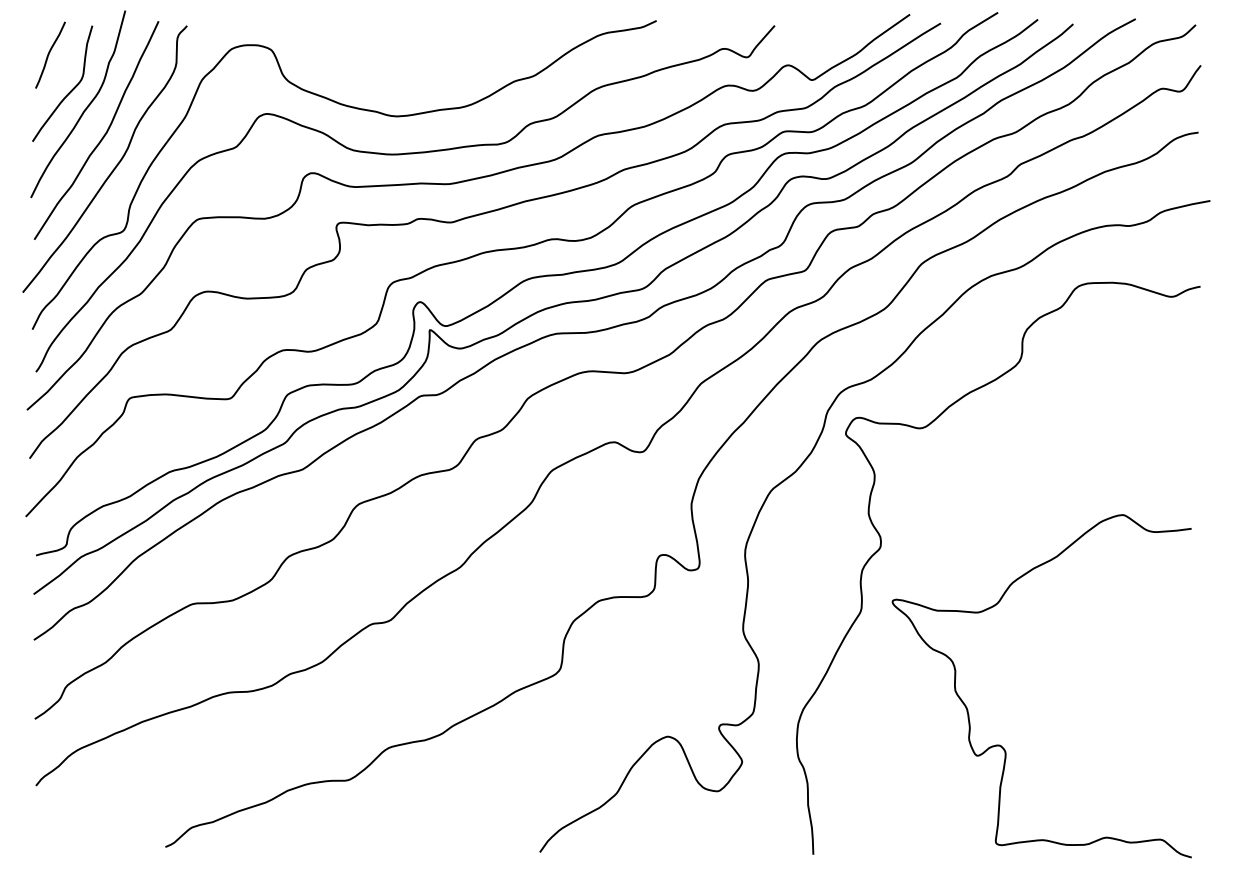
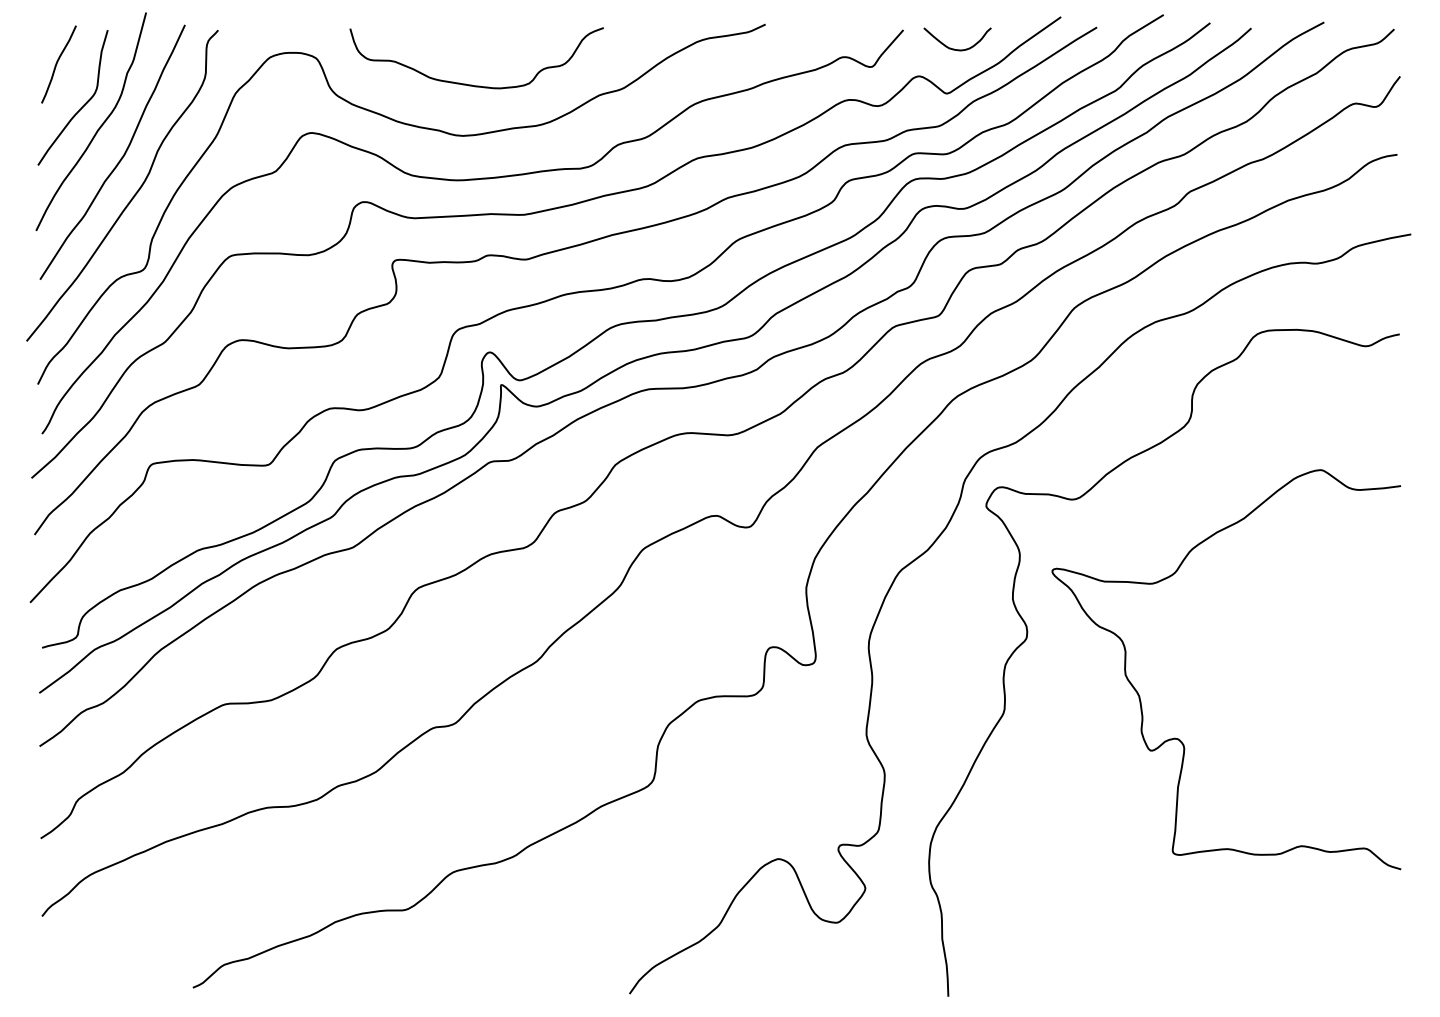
curve: (820, 41) -> (956, 48), added
curve: (407, 72) -> (475, 84), added
curve: (1001, 745) -> (1179, 738), moved

